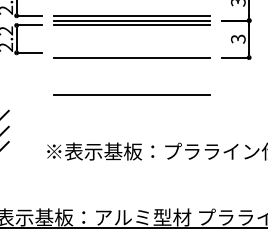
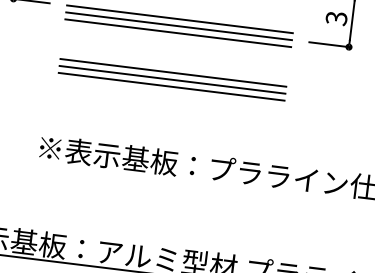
line: (131, 52) -> (179, 18), added
line: (131, 62) -> (177, 33), added
line: (131, 89) -> (173, 72), added
line: (131, 99) -> (171, 86), added

